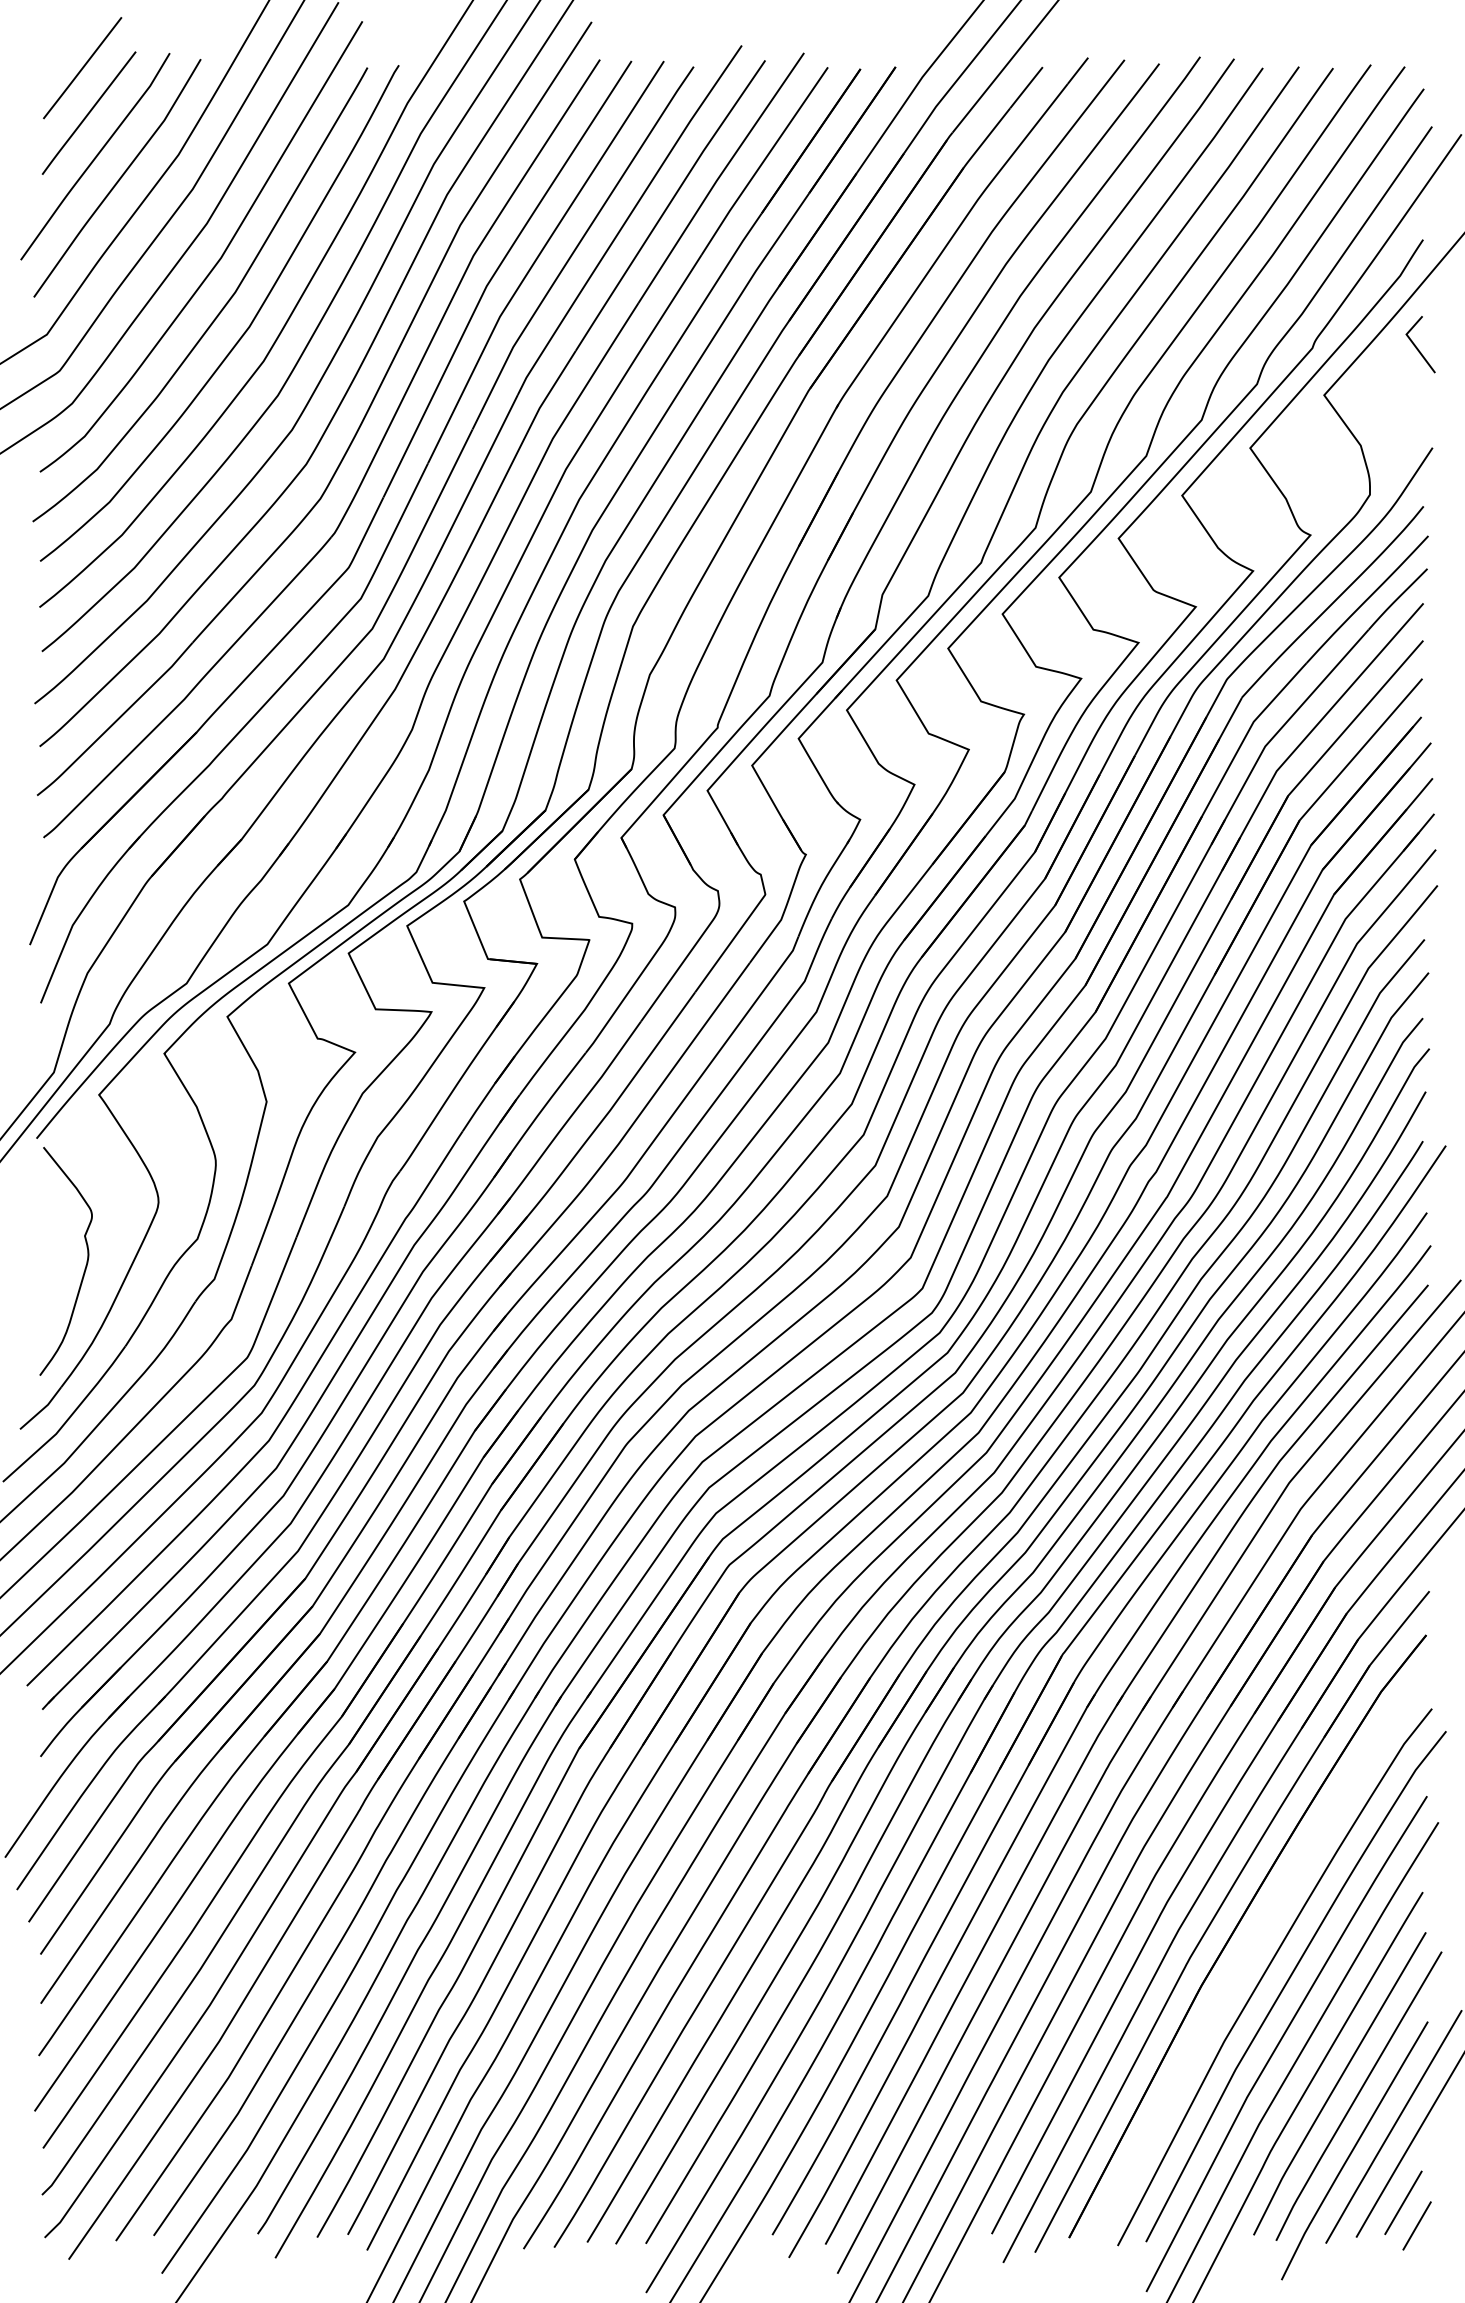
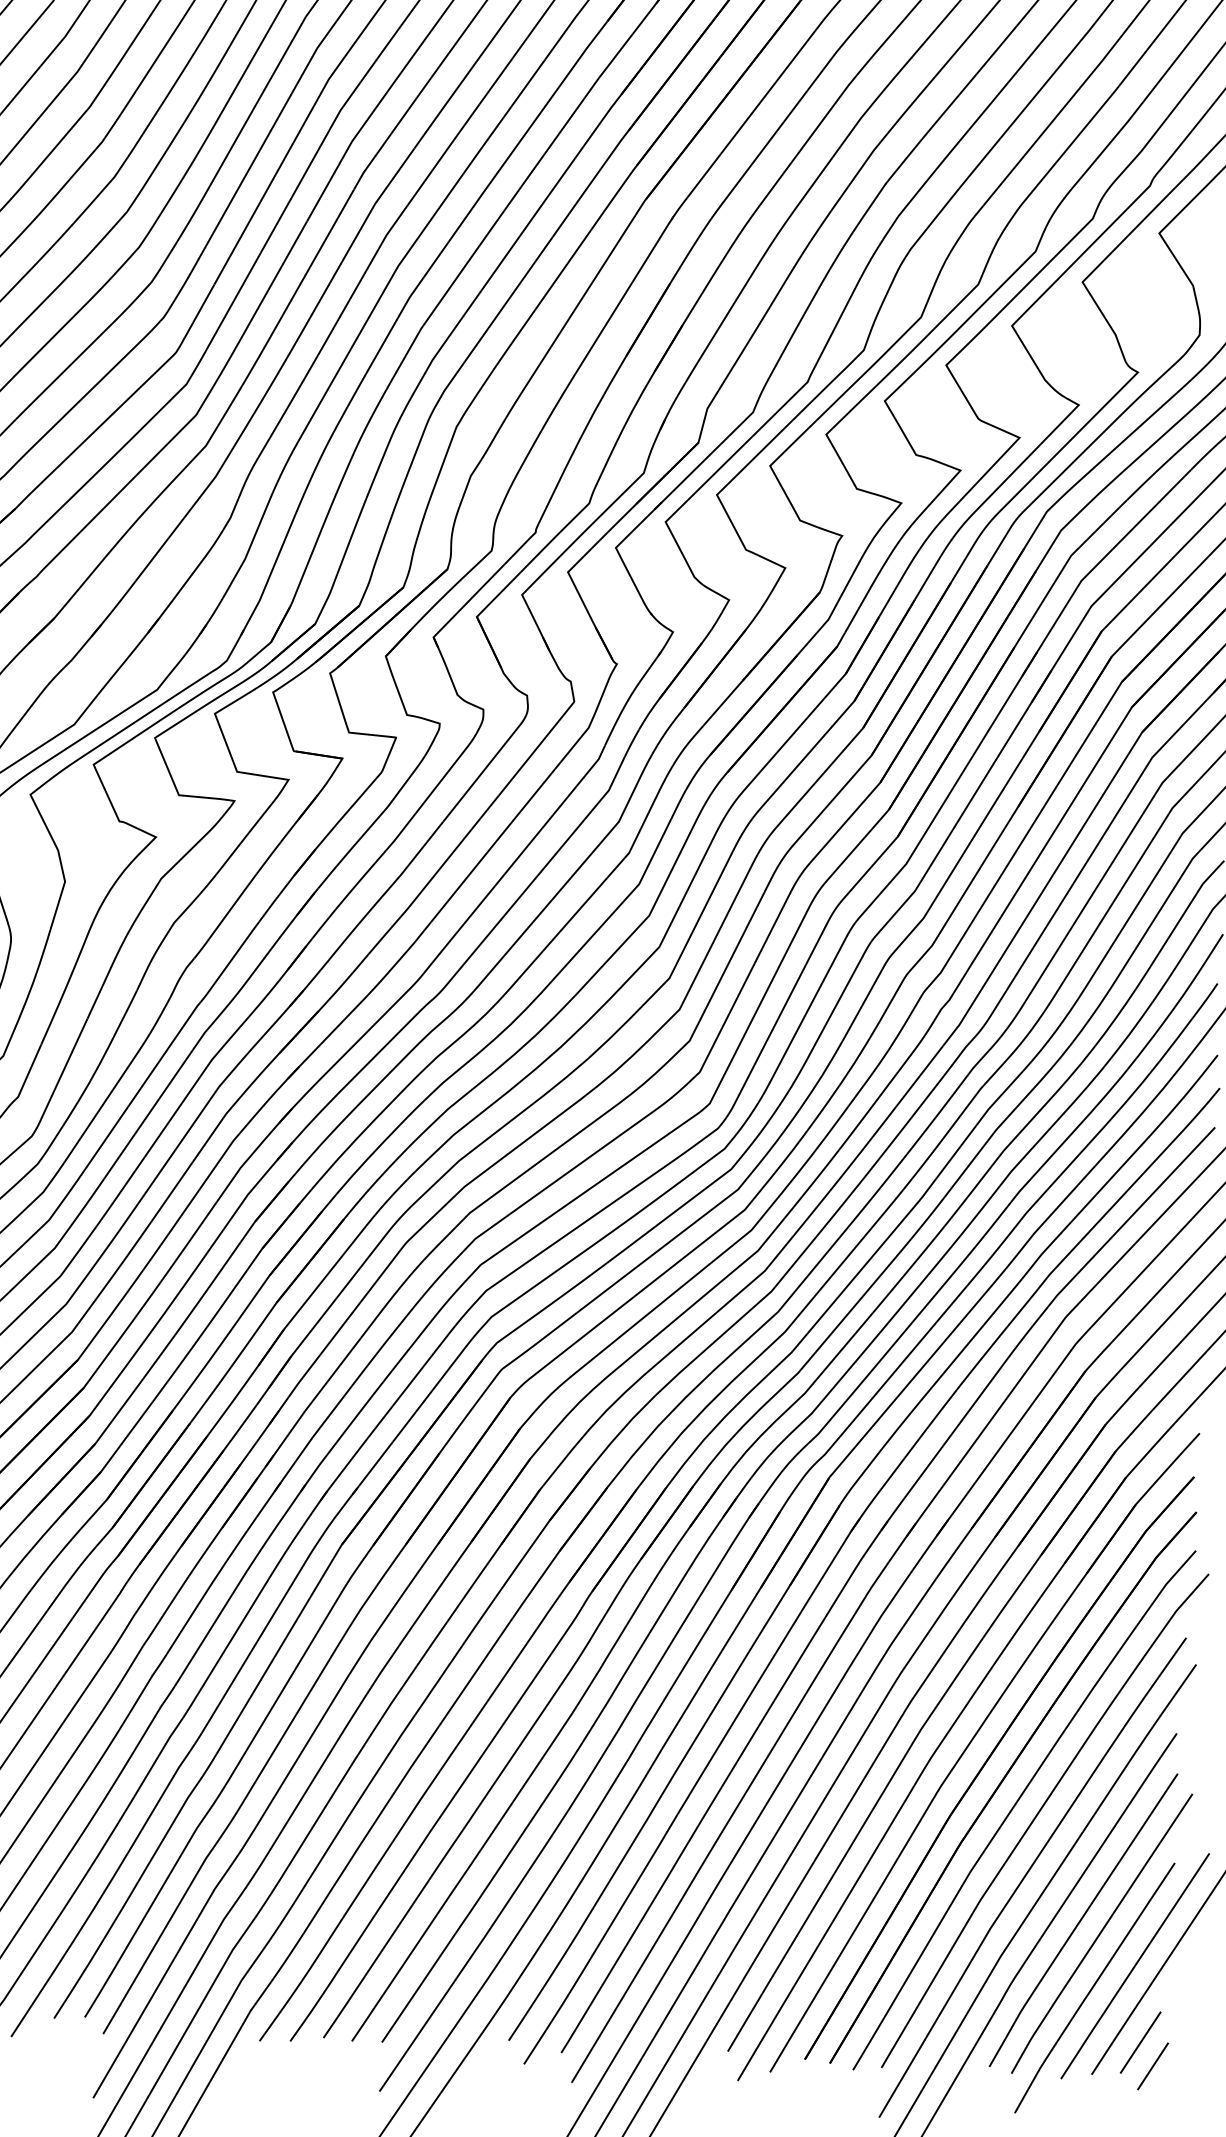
part: (1252, 1949) -> (1003, 1781), added

